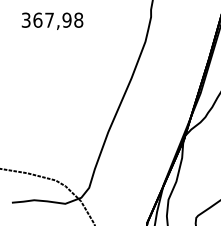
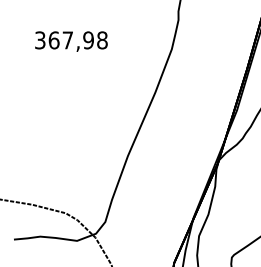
text: (52, 20) -> (71, 40), moved

